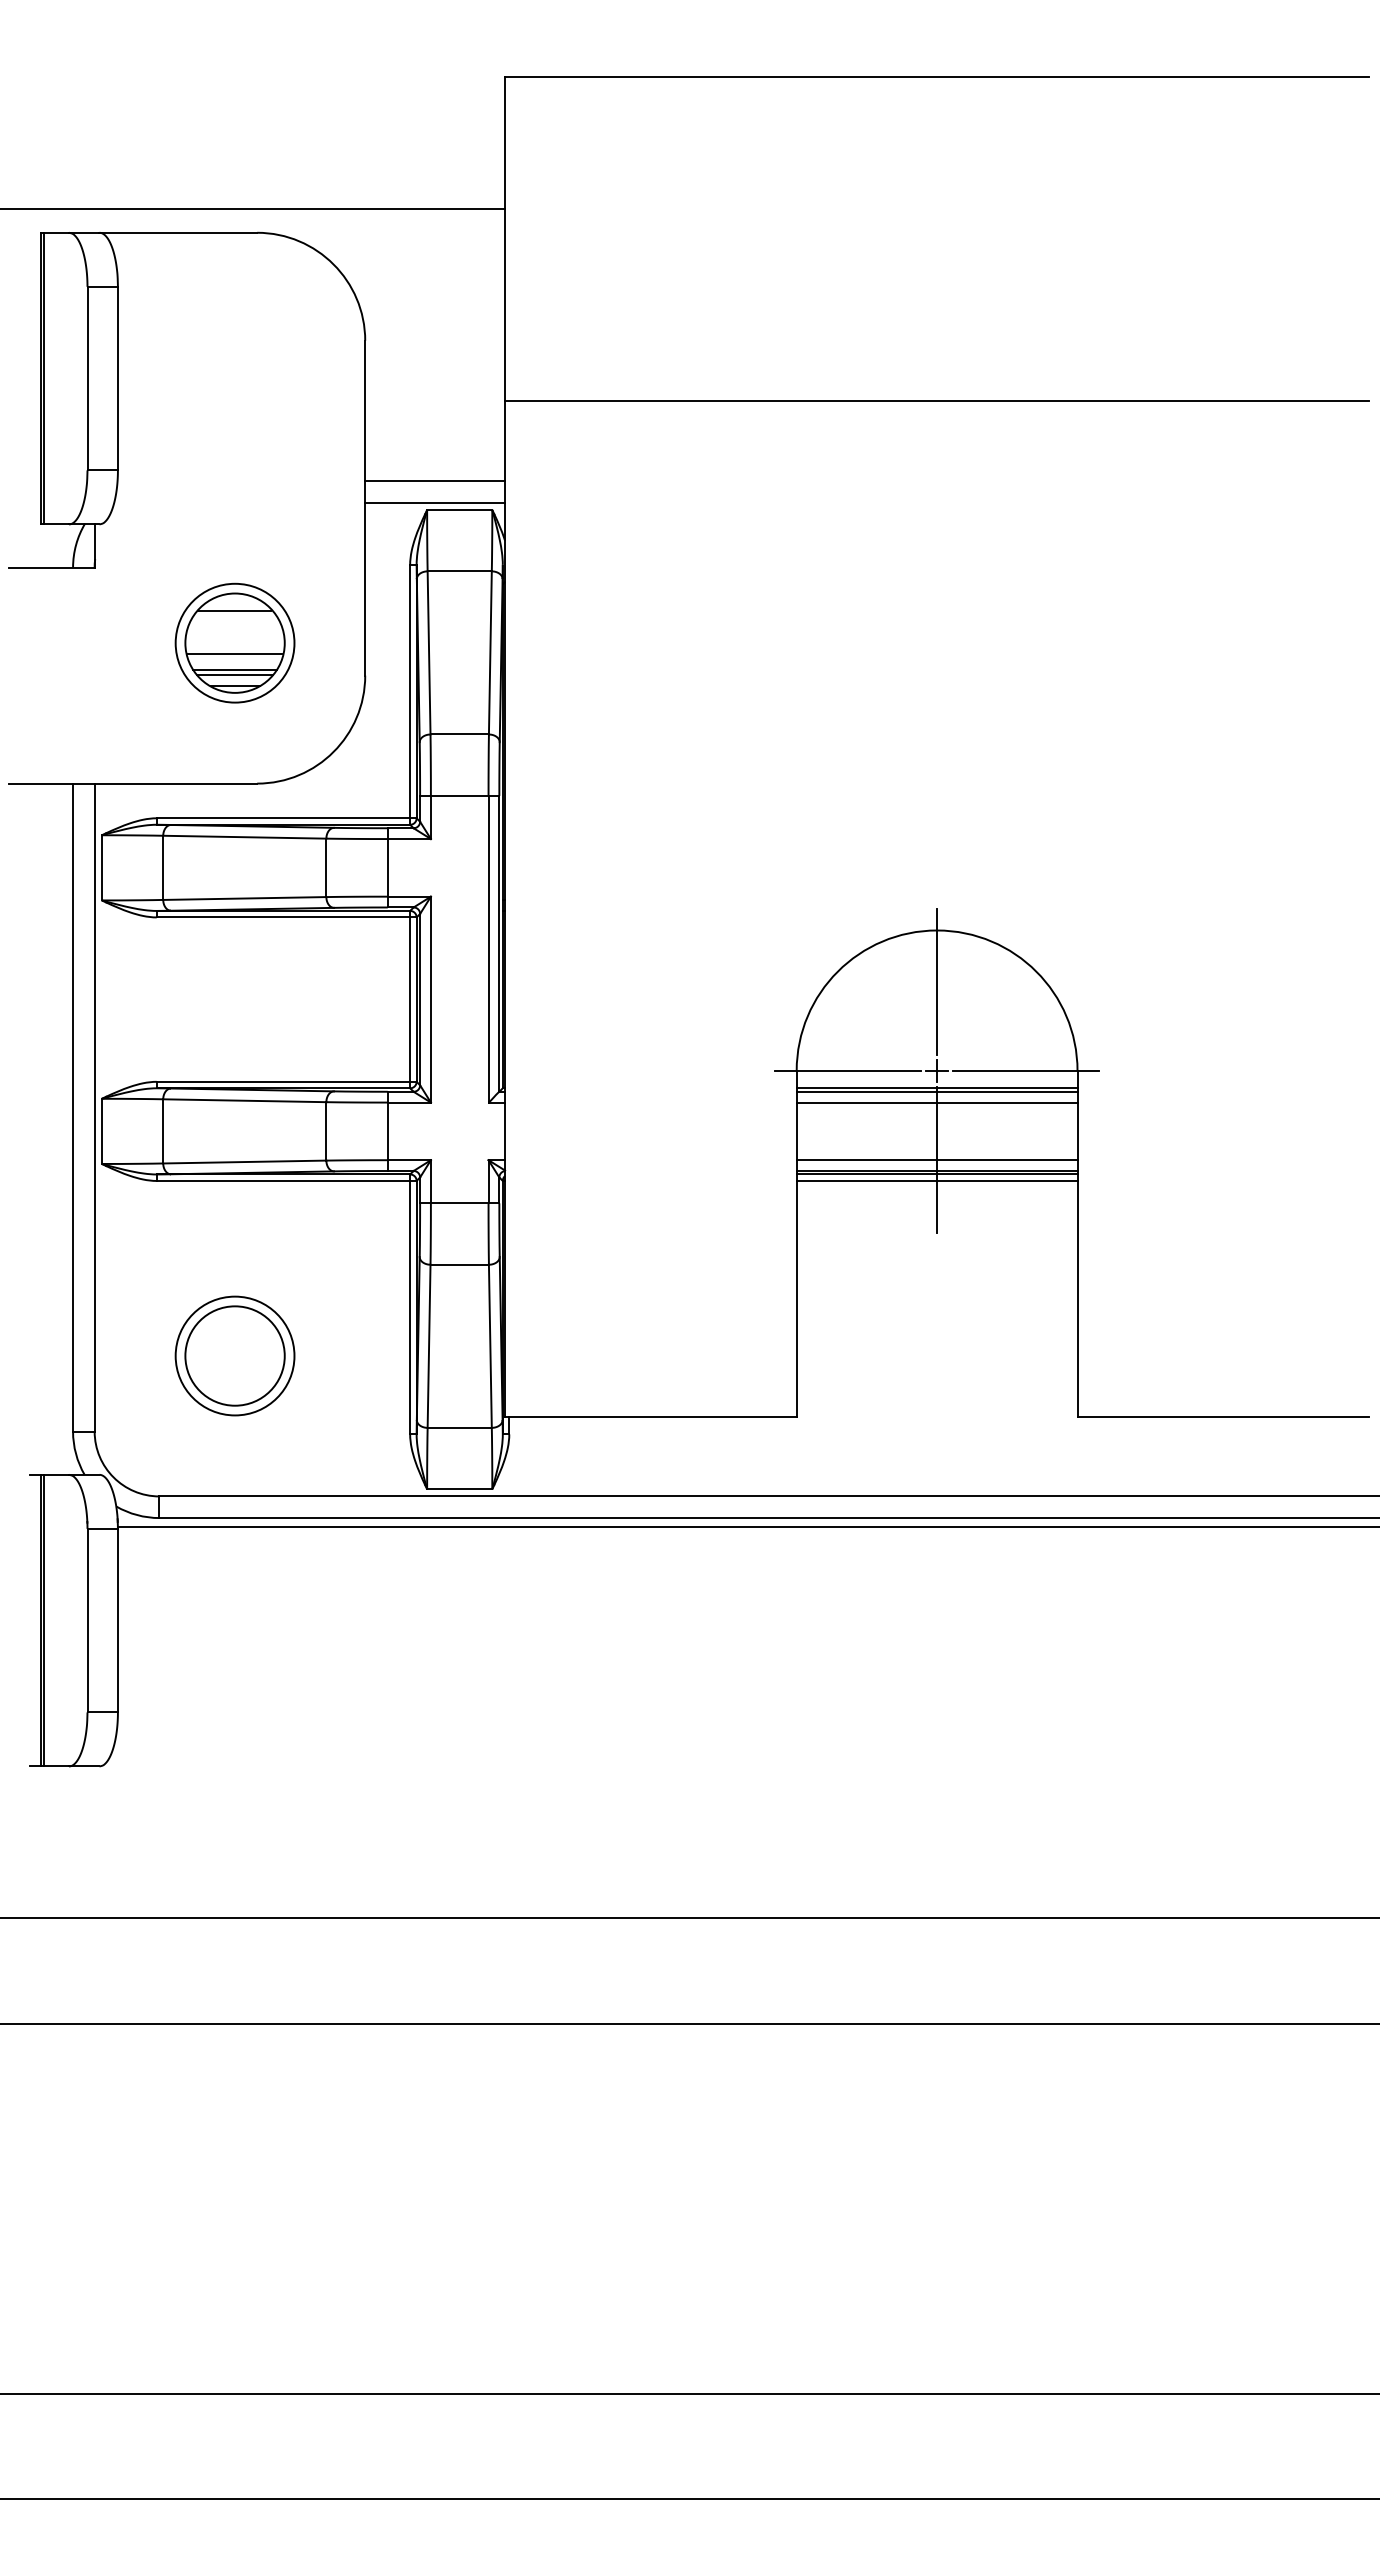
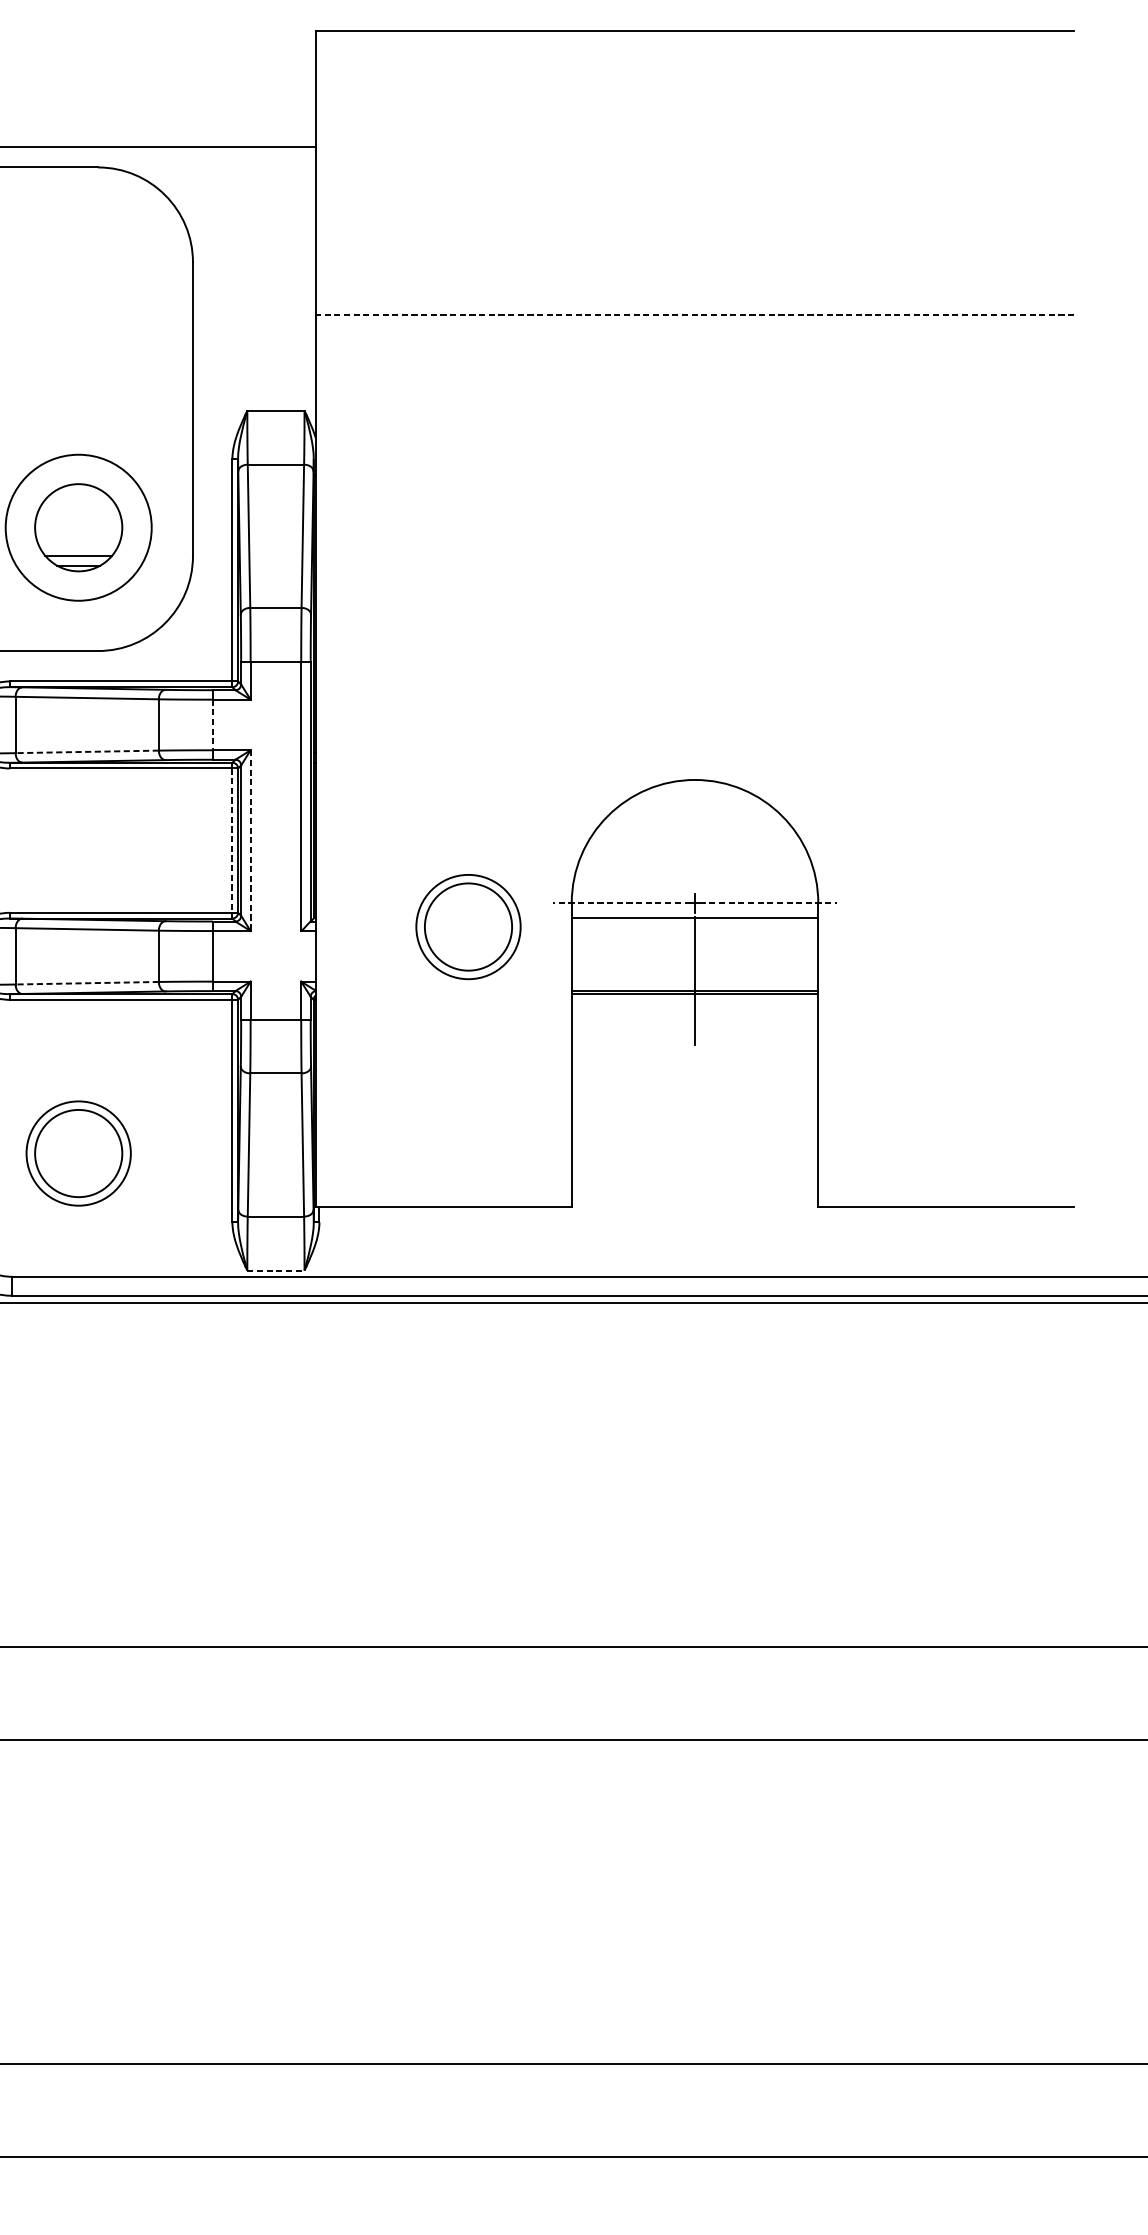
line: (936, 401) -> (694, 315), solid -> dashed
line: (435, 481) -> (254, 385), removed
line: (435, 502) -> (254, 404), removed
line: (233, 610) -> (77, 499), removed
circle: (234, 642) -> (78, 527), size x1.4
line: (234, 654) -> (78, 537), removed
line: (234, 669) -> (78, 550), removed
line: (387, 867) -> (212, 724), solid -> dashed
line: (244, 898) -> (86, 751), solid -> dashed
line: (937, 981) -> (695, 824), removed
line: (430, 999) -> (250, 840), solid -> dashed
line: (410, 1000) -> (232, 841), solid -> dashed
line: (848, 1070) -> (617, 902), solid -> dashed
line: (1026, 1070) -> (773, 902), solid -> dashed
line: (936, 1091) -> (694, 921), removed
part: (678, 1097) -> (467, 926), added
line: (936, 1102) -> (694, 930), removed
line: (936, 1160) -> (694, 981), removed
line: (244, 1162) -> (86, 983), solid -> dashed
line: (936, 1180) -> (694, 999), removed
line: (459, 1489) -> (275, 1270), solid -> dashed

